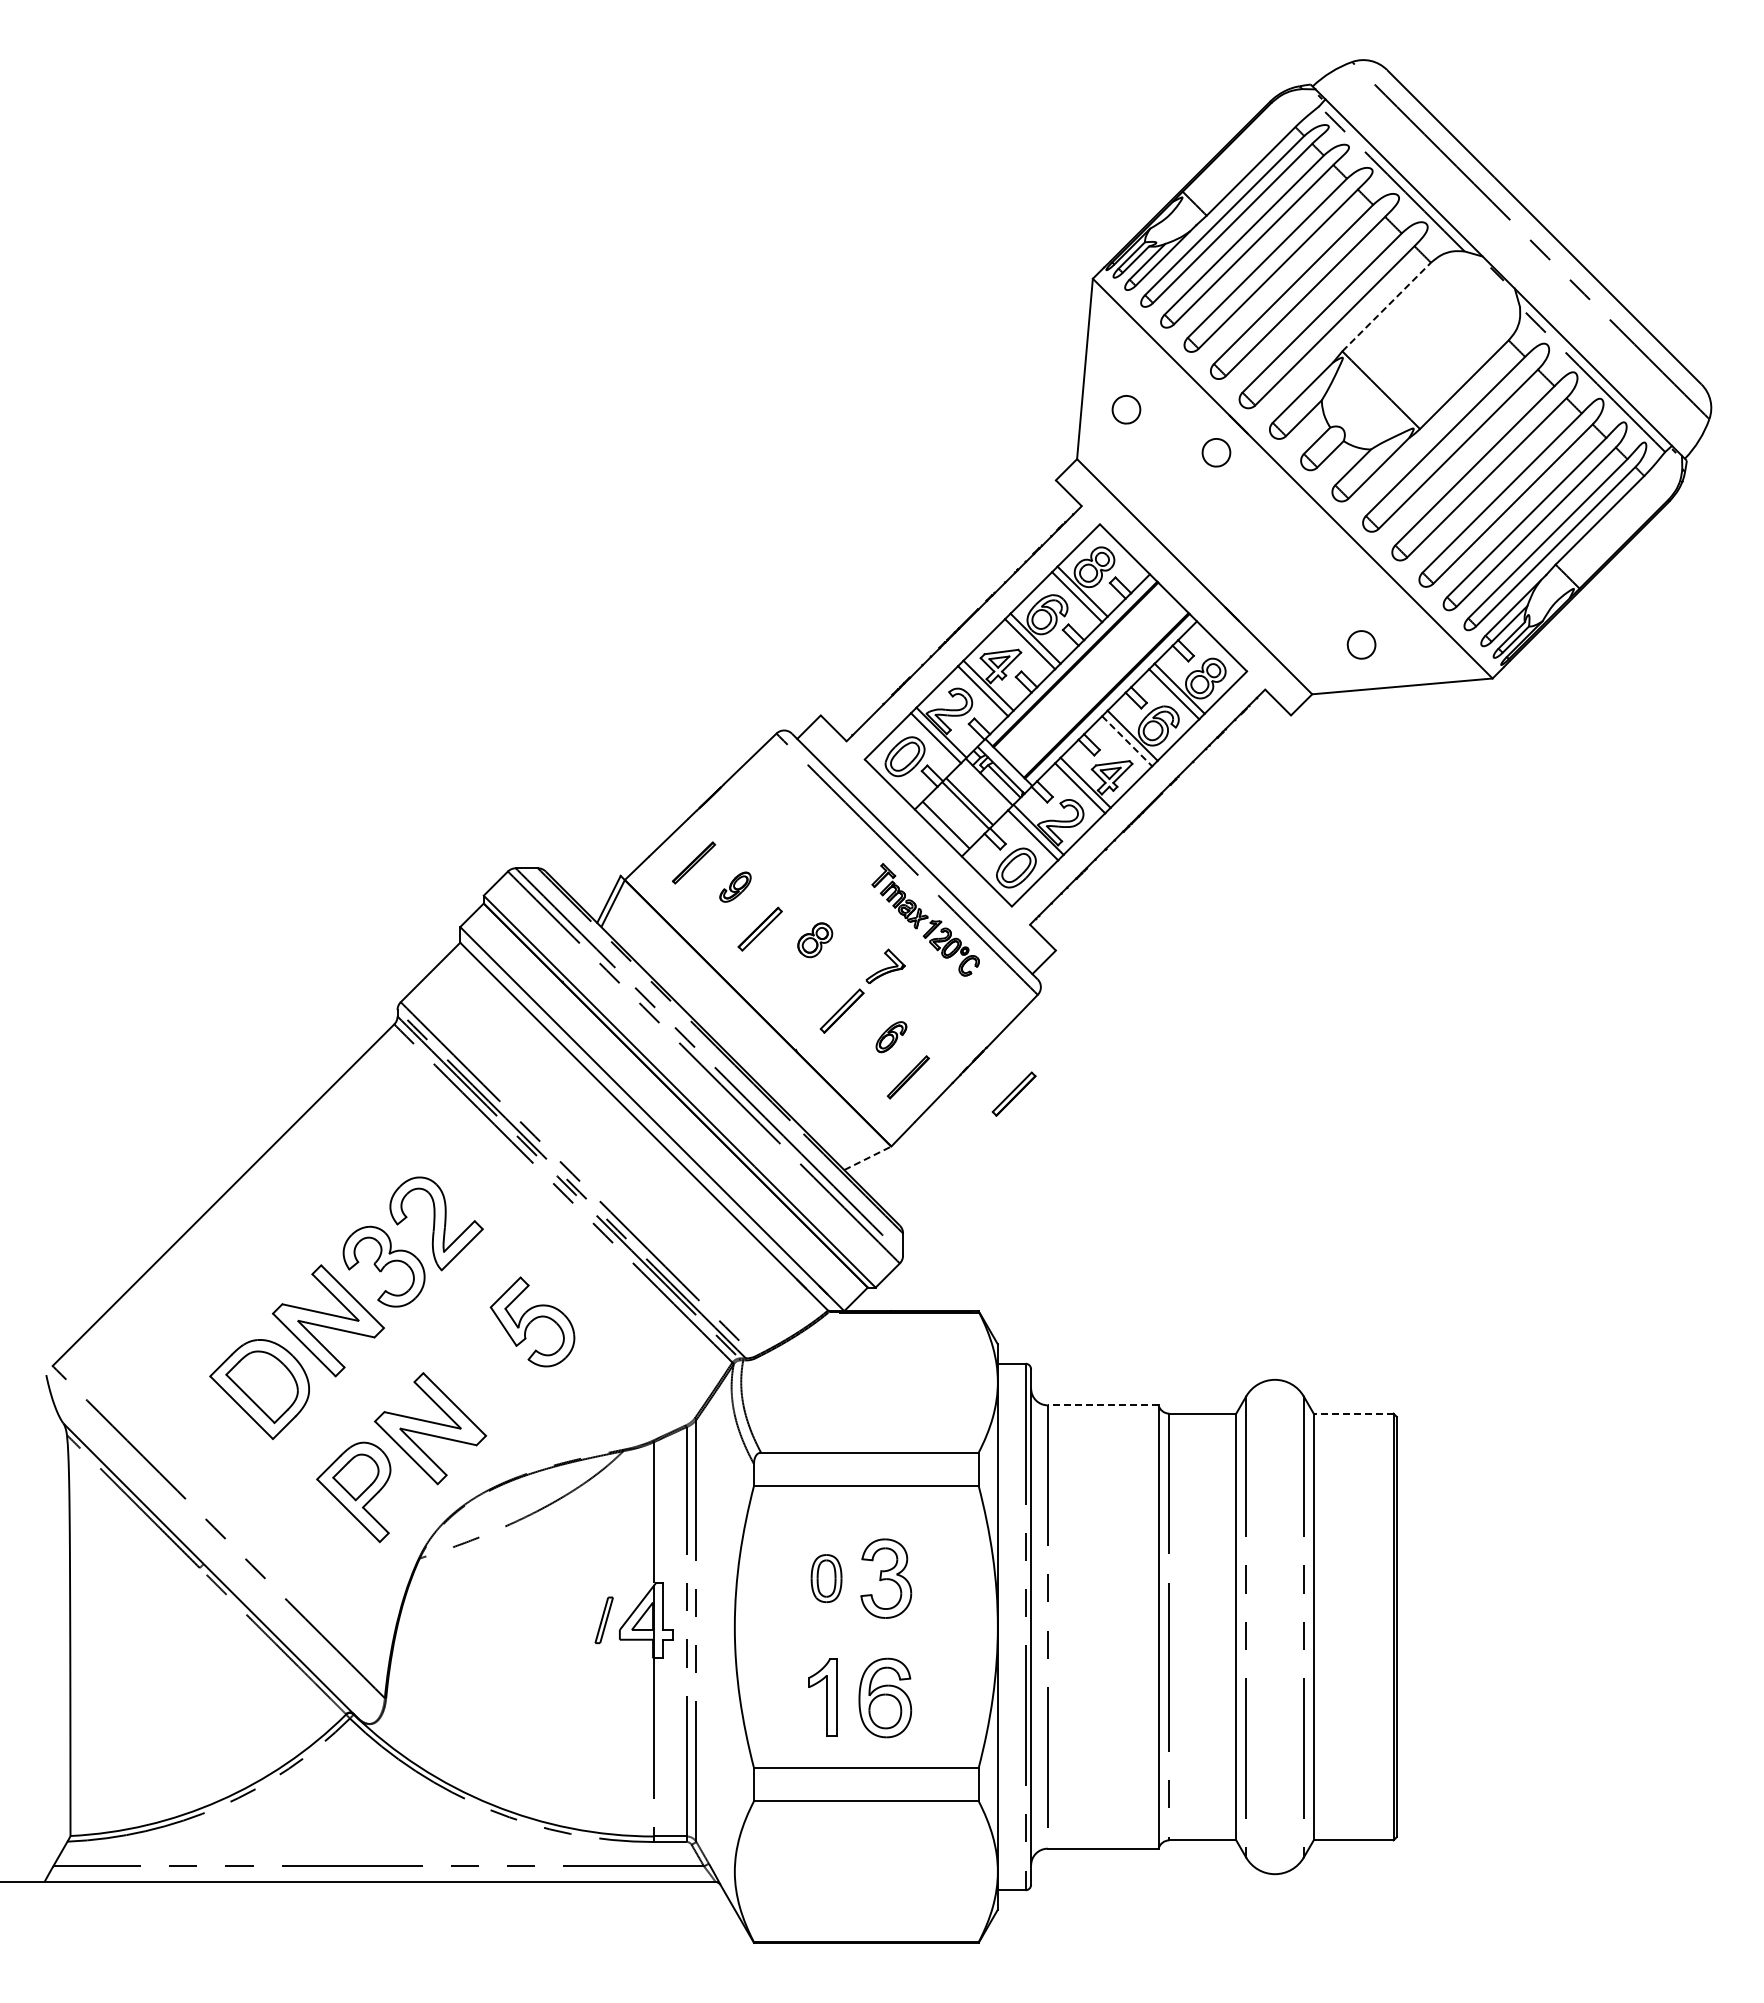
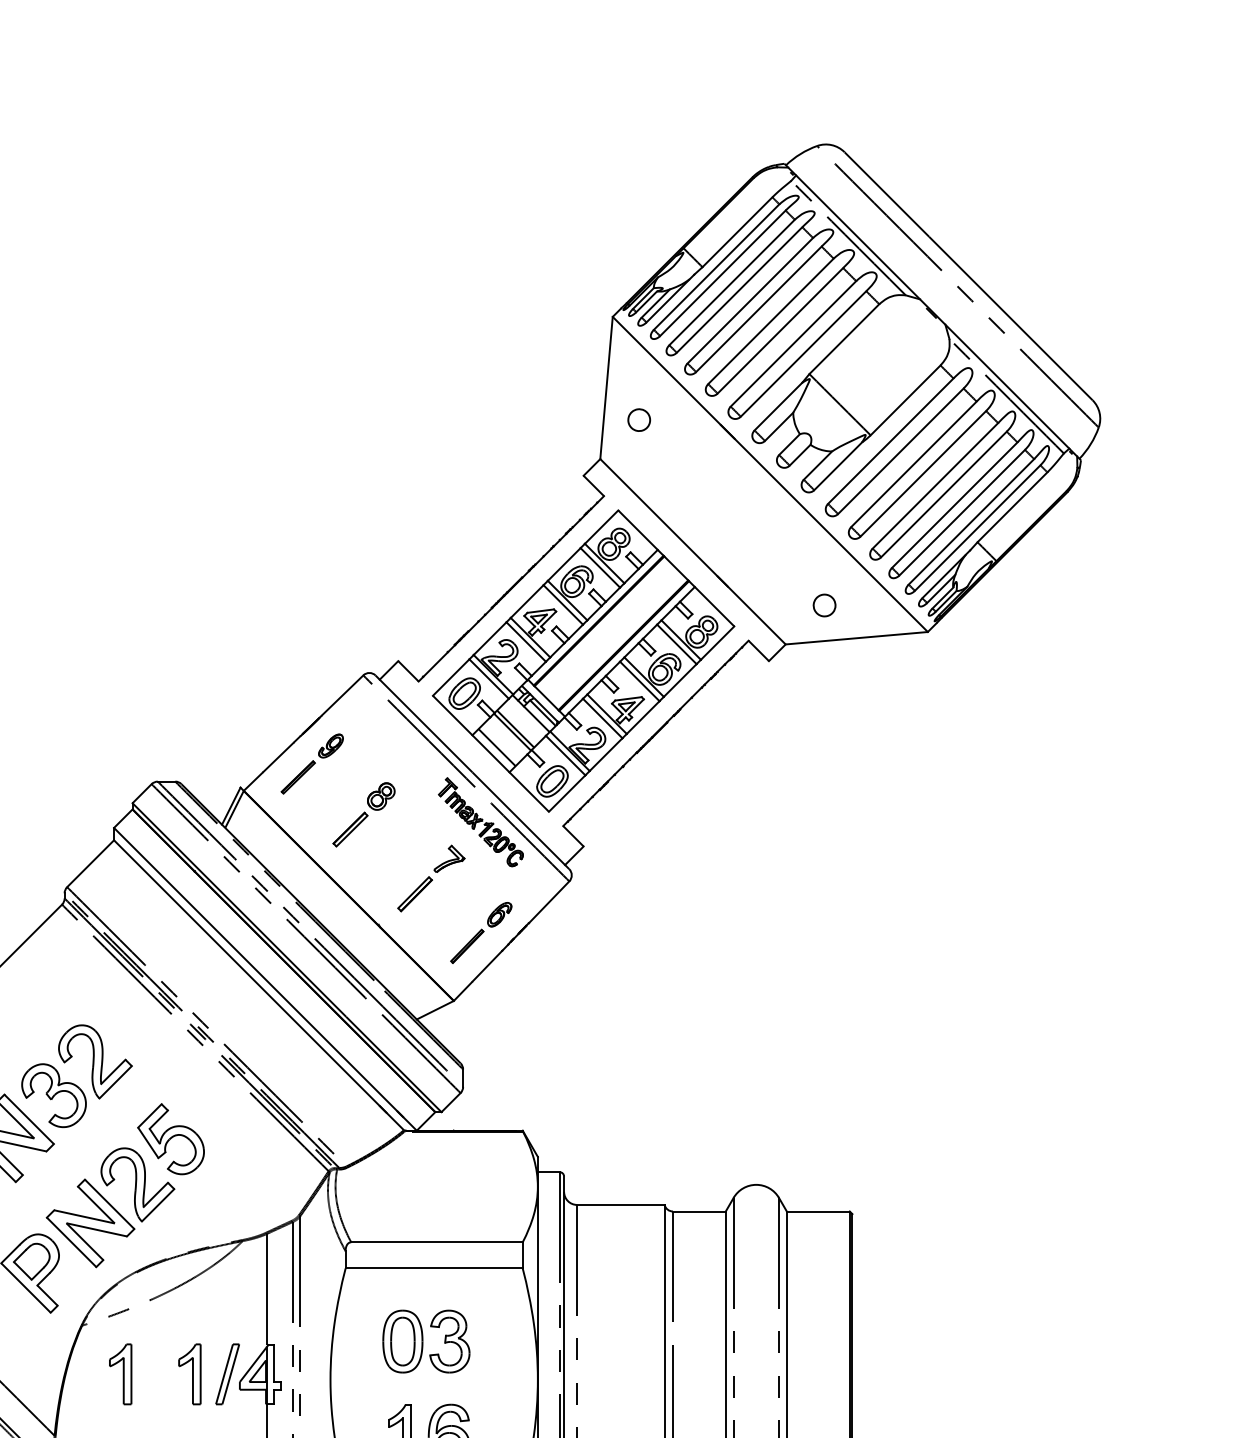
line: (1386, 307) -> (844, 339), dashed -> solid
part: (1216, 452) -> (710, 453), removed
line: (1127, 741) -> (640, 681), dashed -> solid
part: (735, 886) -> (331, 745), moved
part: (815, 940) -> (381, 796), moved
part: (891, 1037) -> (499, 914), moved
part: (1013, 1093) -> (550, 959), removed
line: (868, 1158) -> (435, 1010), dashed -> solid
part: (490, 1379) -> (137, 1184), added
line: (1102, 1405) -> (620, 1205), dashed -> solid
line: (1353, 1413) -> (818, 1211), dashed -> solid
part: (826, 1578) -> (402, 1341), size x1.67
part: (468, 1620) -> (120, 1374), added
part: (555, 1620) -> (189, 1374), added
part: (603, 1620) -> (226, 1374), size x1.67

